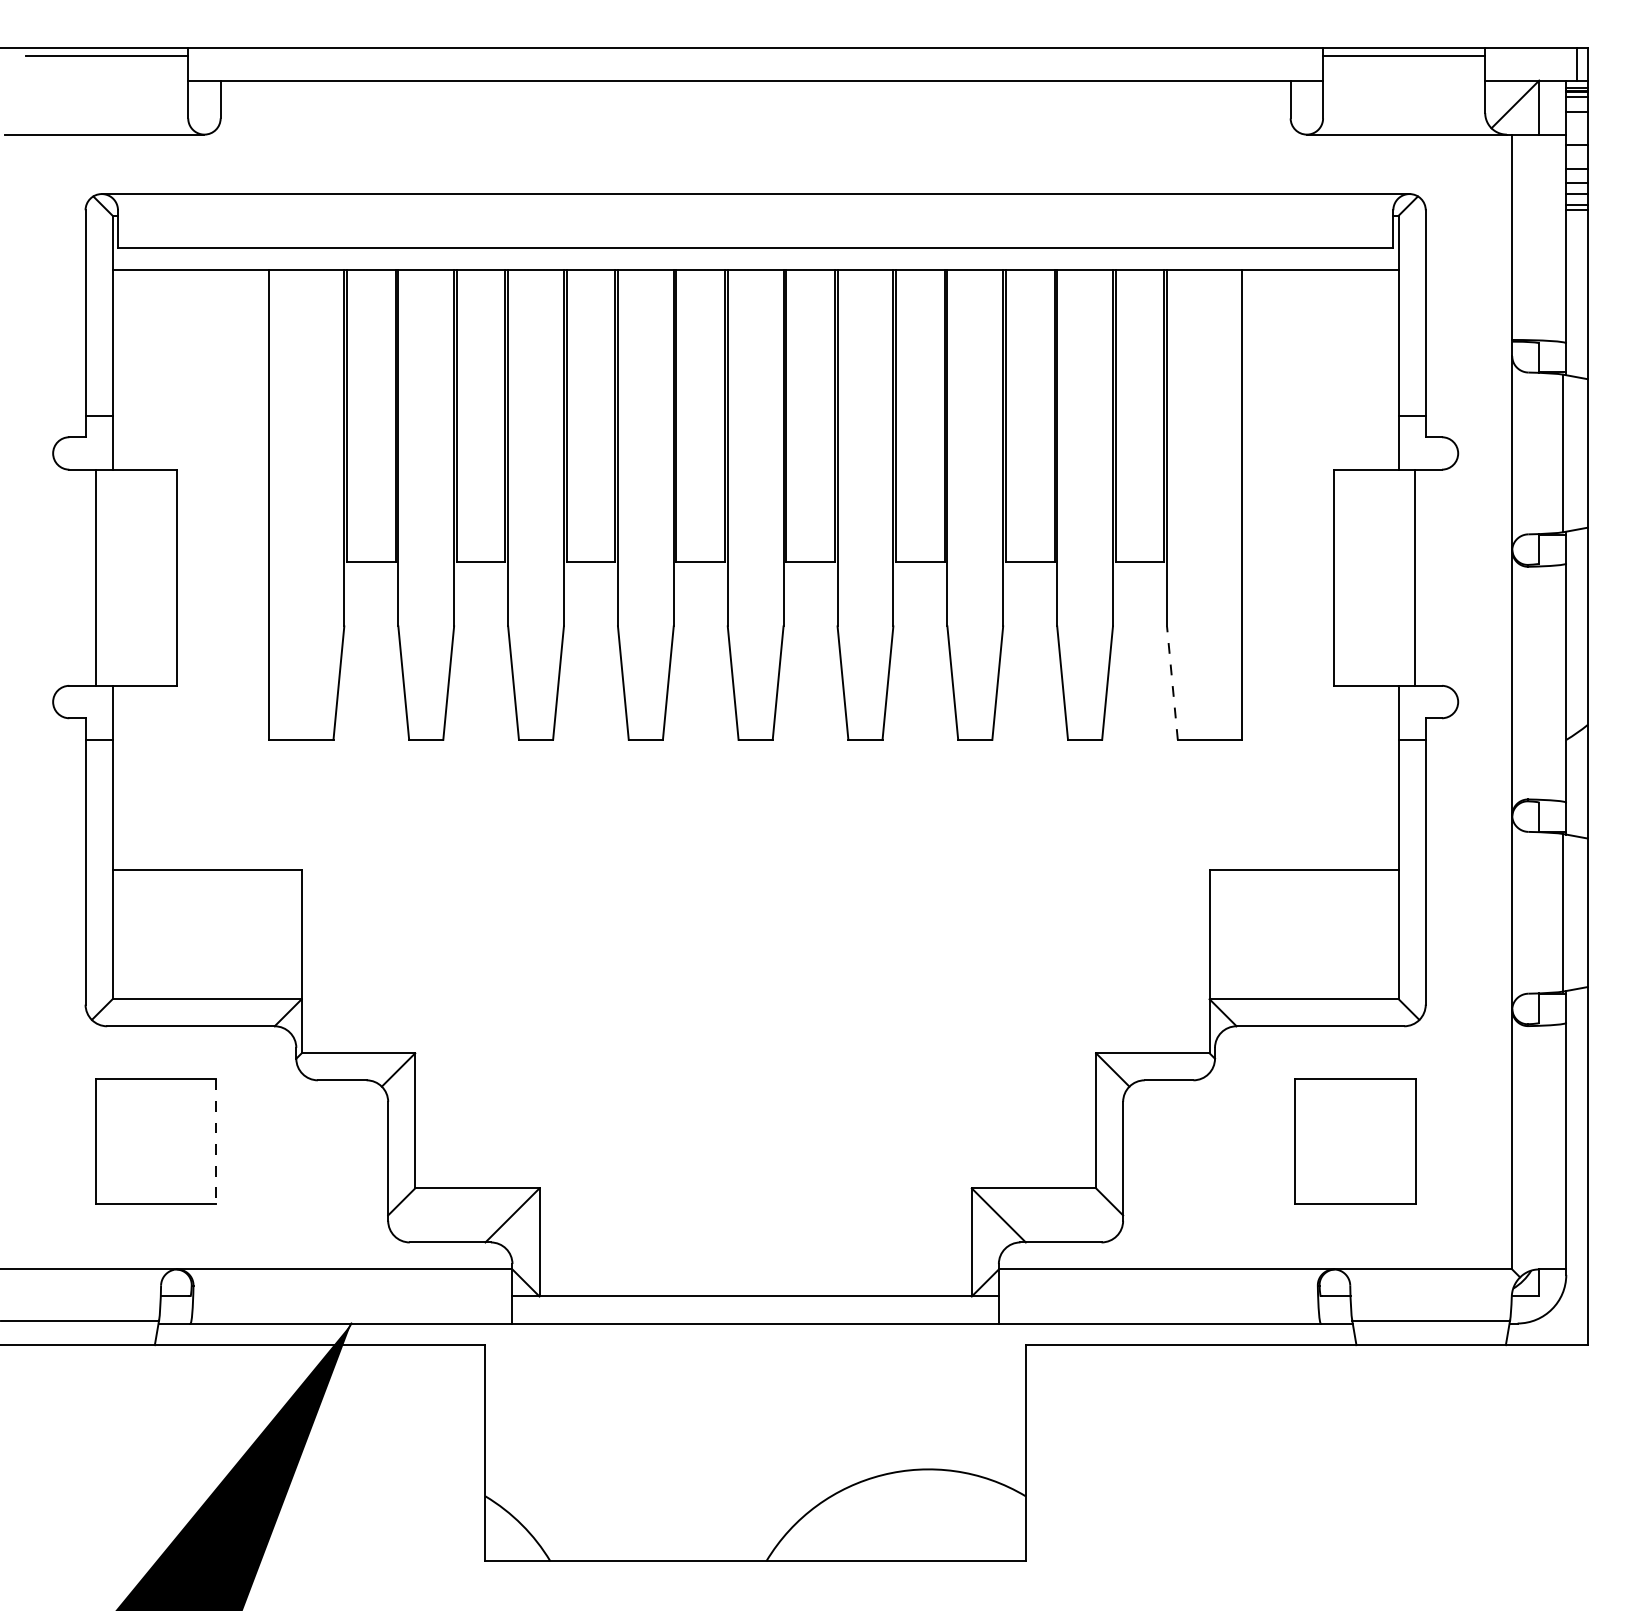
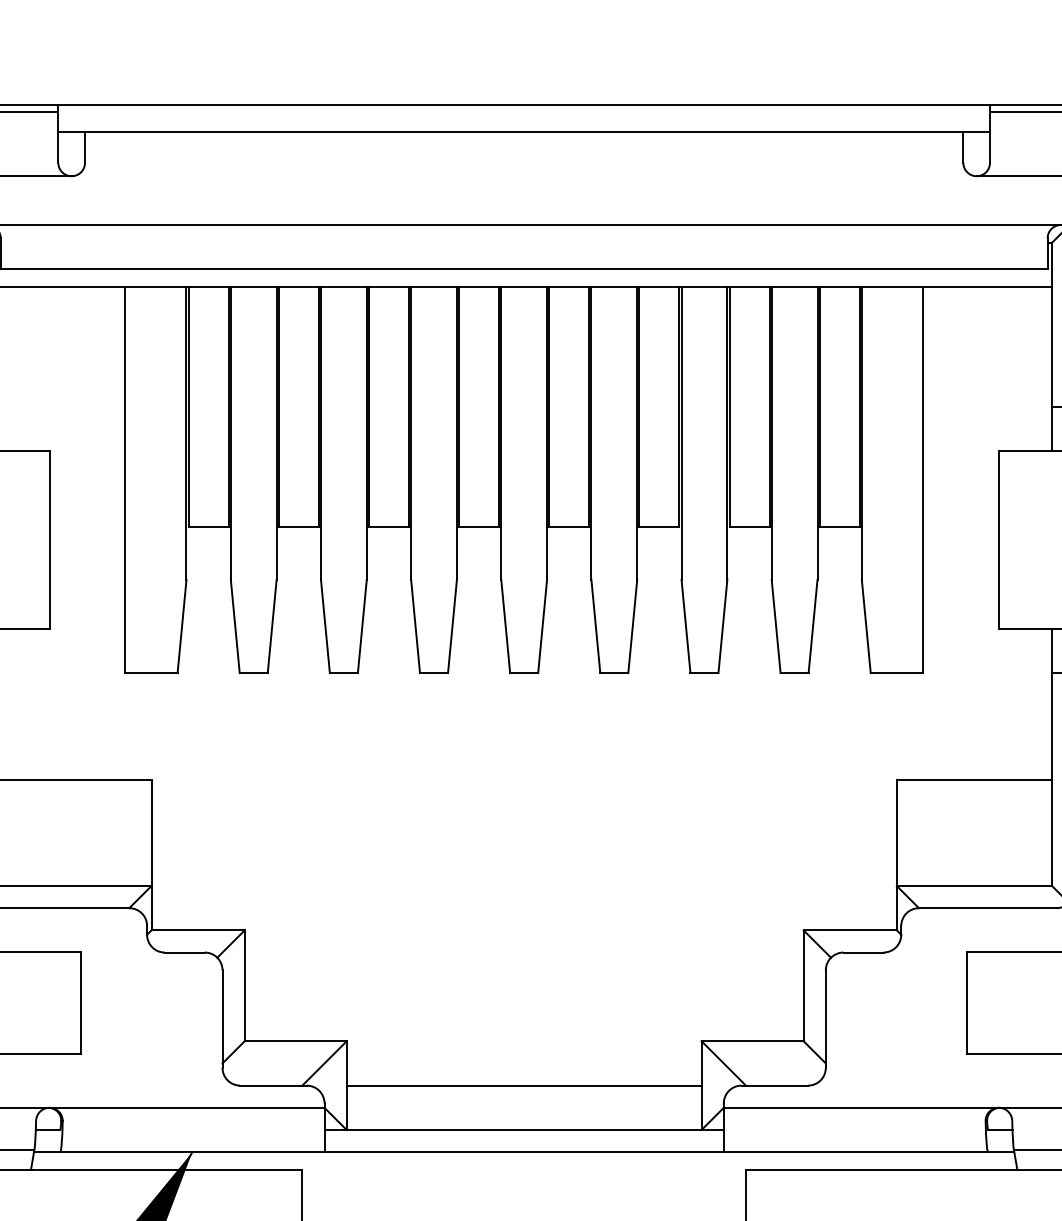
line: (1172, 683) -> (866, 626), dashed -> solid
line: (216, 1142) -> (81, 1003), dashed -> solid
line: (755, 1242) -> (524, 1085), added

